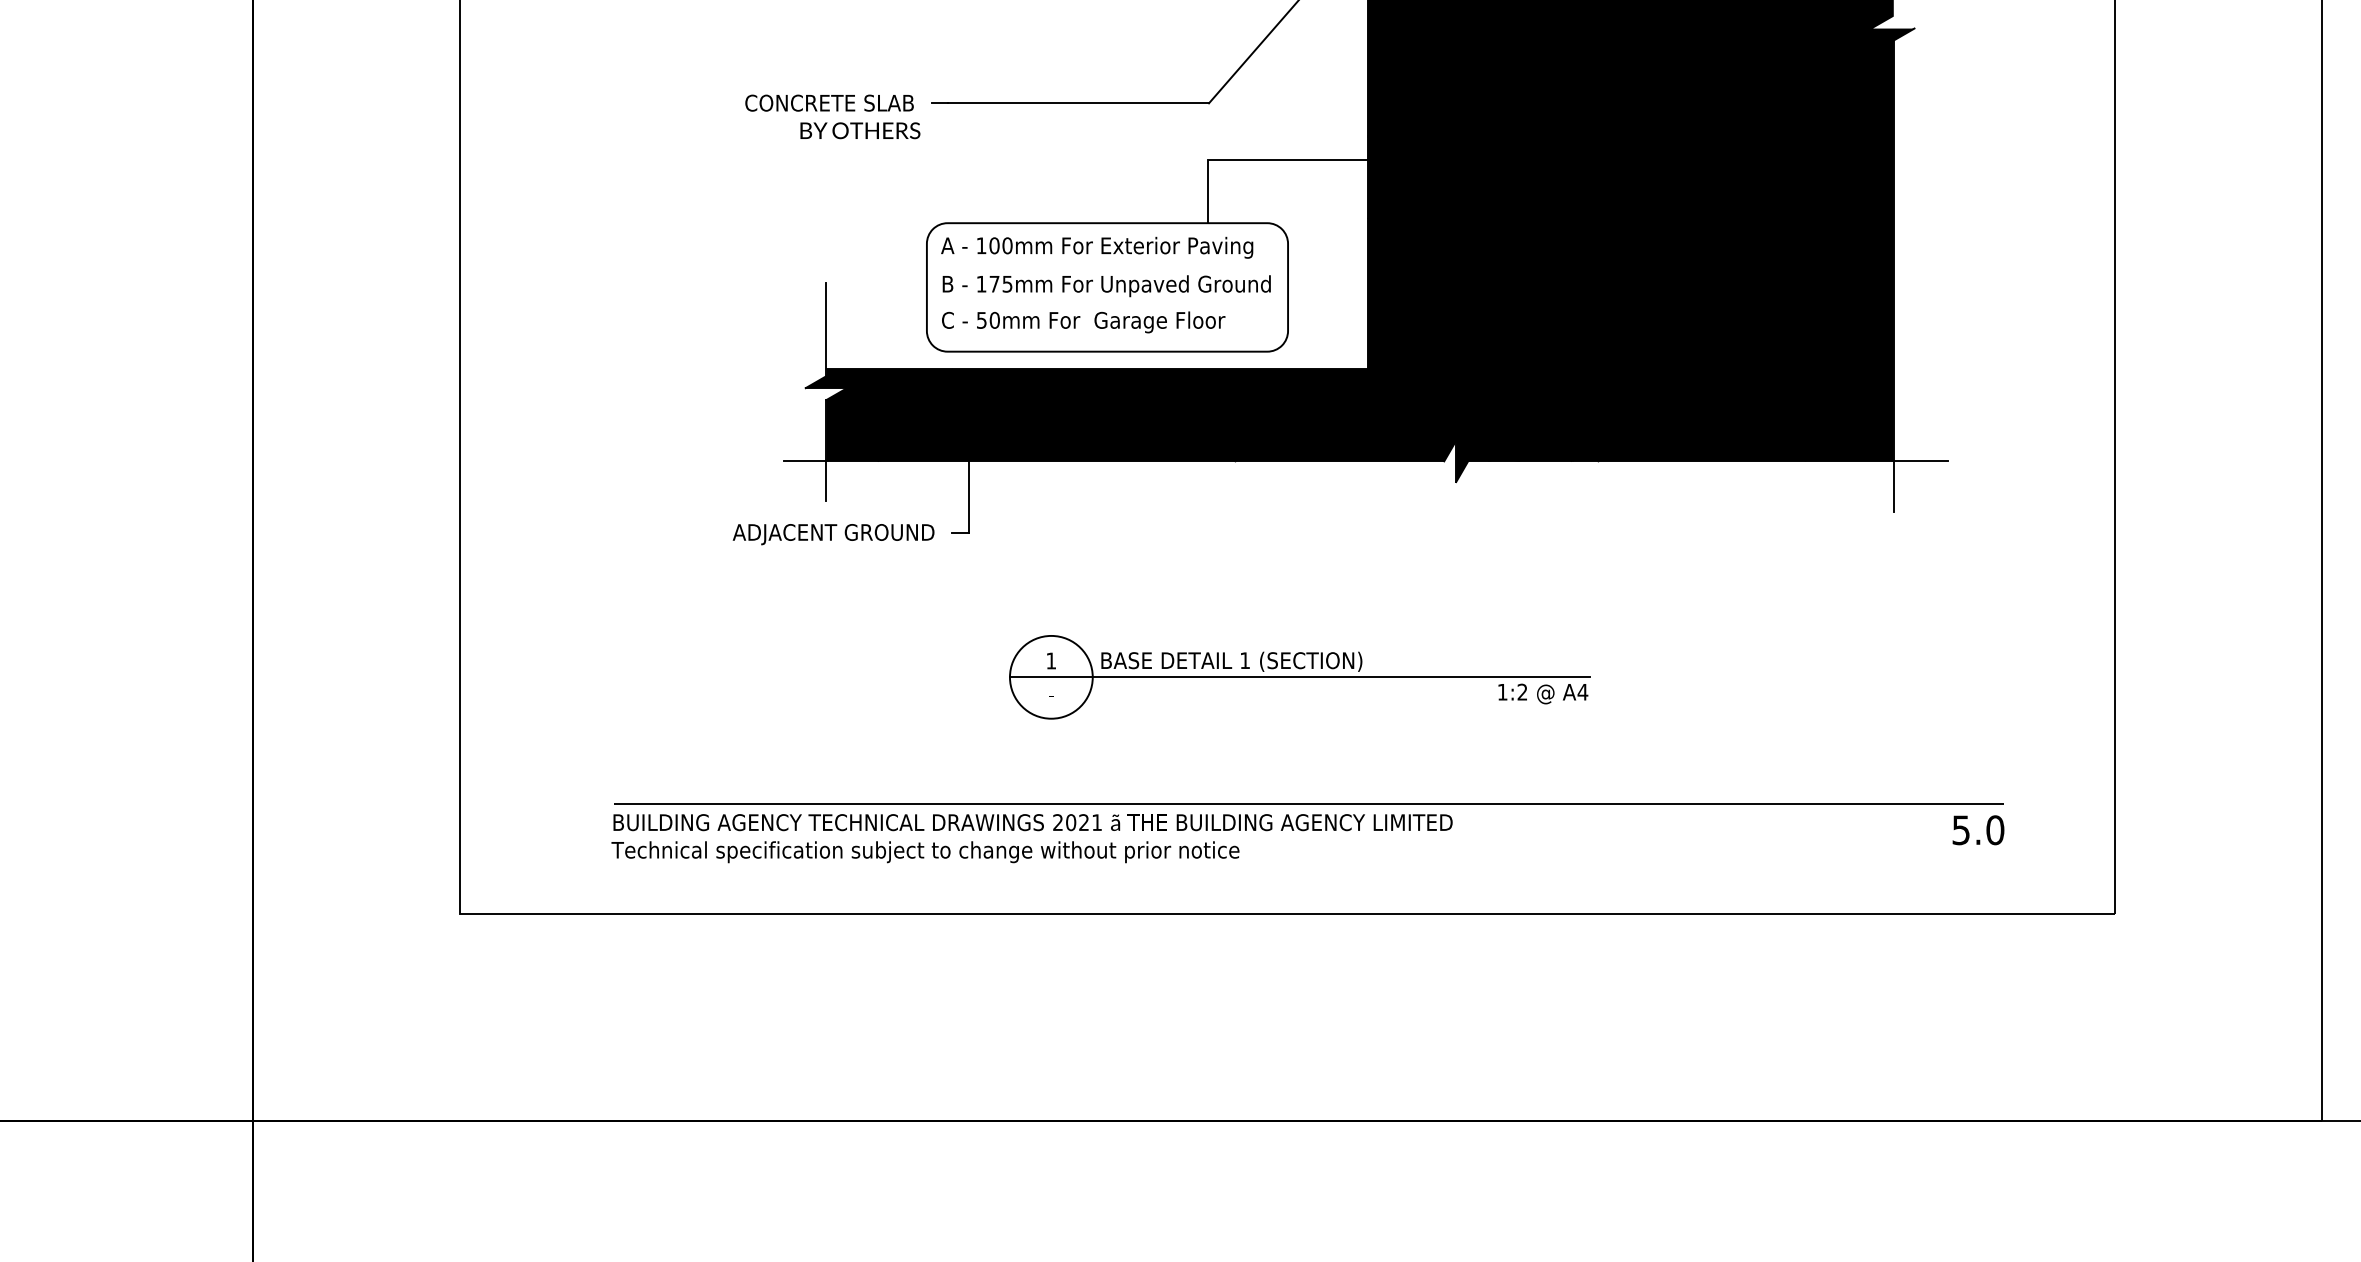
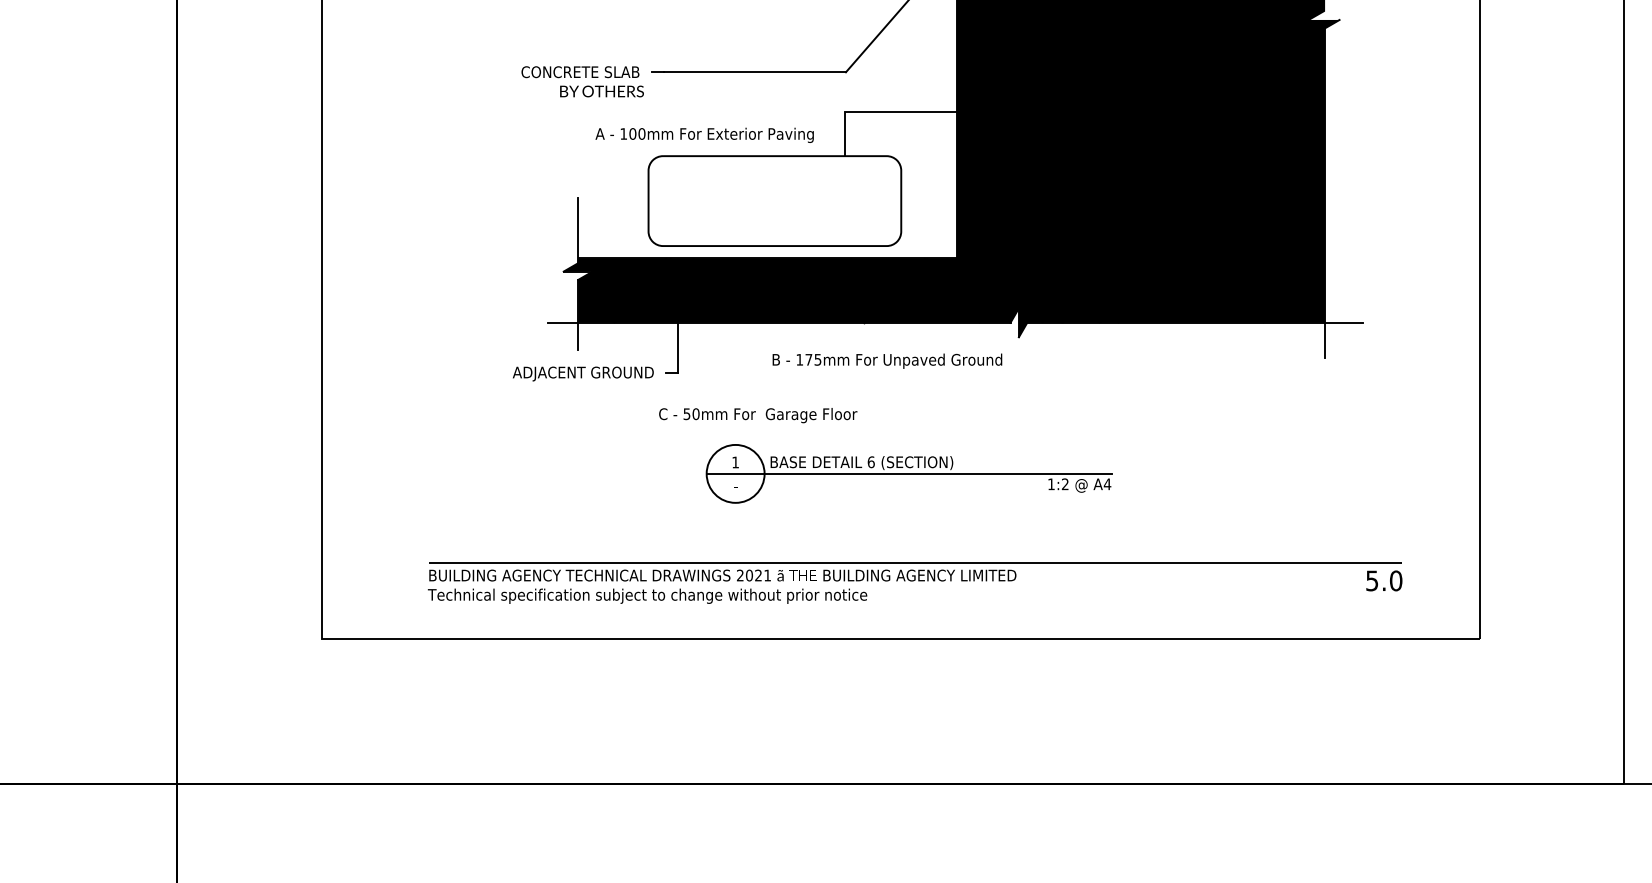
text: (1096, 246) -> (704, 134), moved
text: (1106, 285) -> (887, 360), moved
text: (1084, 322) -> (758, 415), moved
text: (1244, 661) -> (870, 462), 1 -> 6

